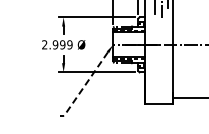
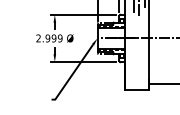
line: (84, 86) -> (72, 74), dashed -> solid

